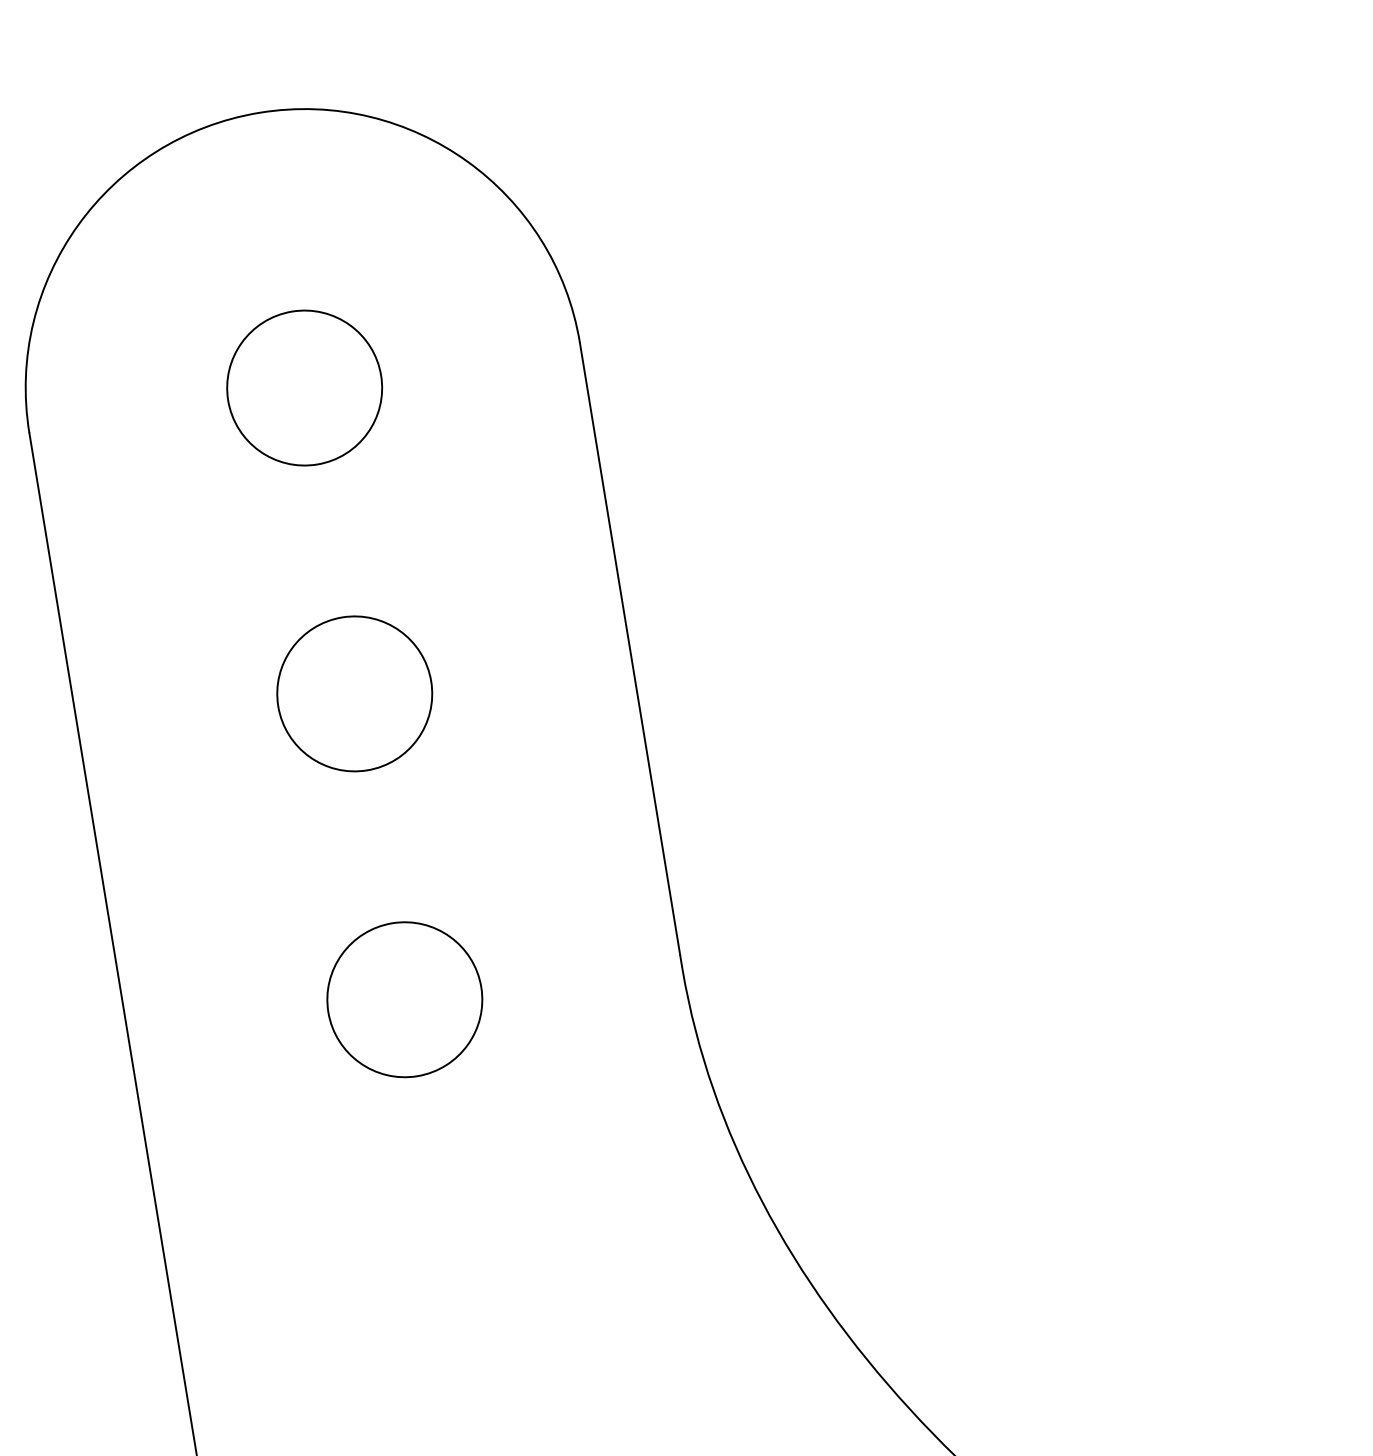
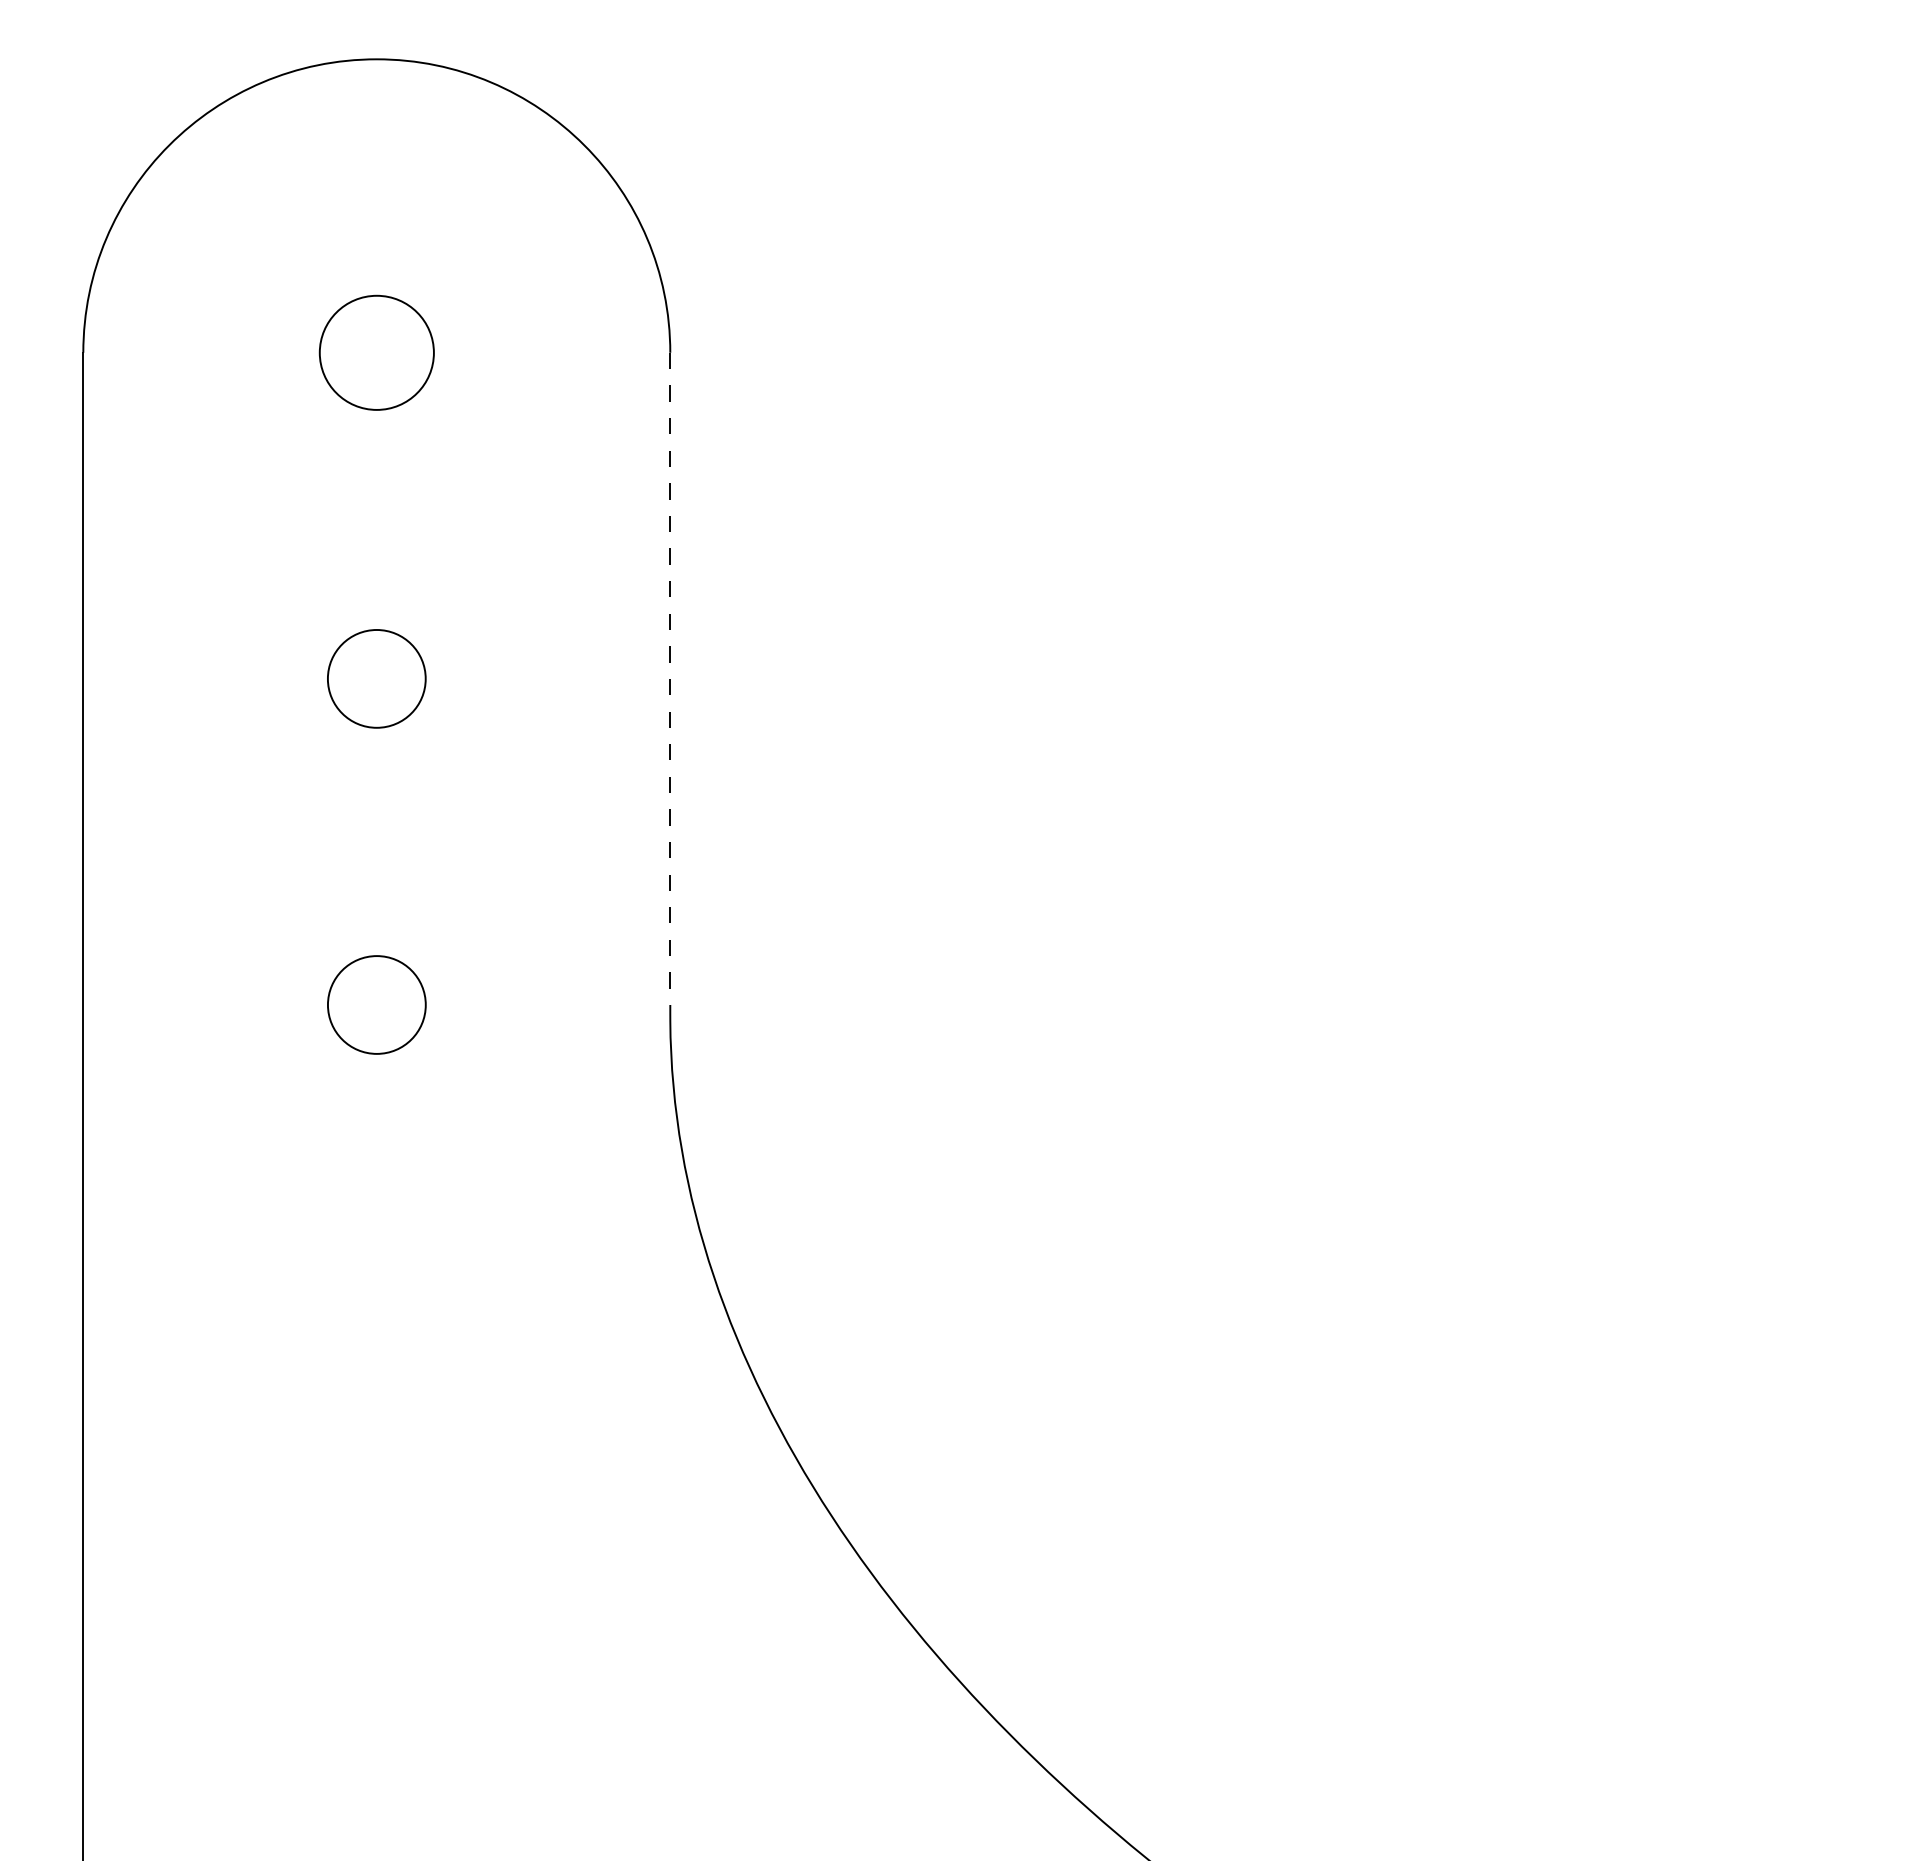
circle: (304, 387) -> (376, 352), size x0.7
line: (630, 649) -> (670, 679), solid -> dashed
circle: (354, 693) -> (376, 678), size x0.6
circle: (404, 999) -> (376, 1004), size x0.6

